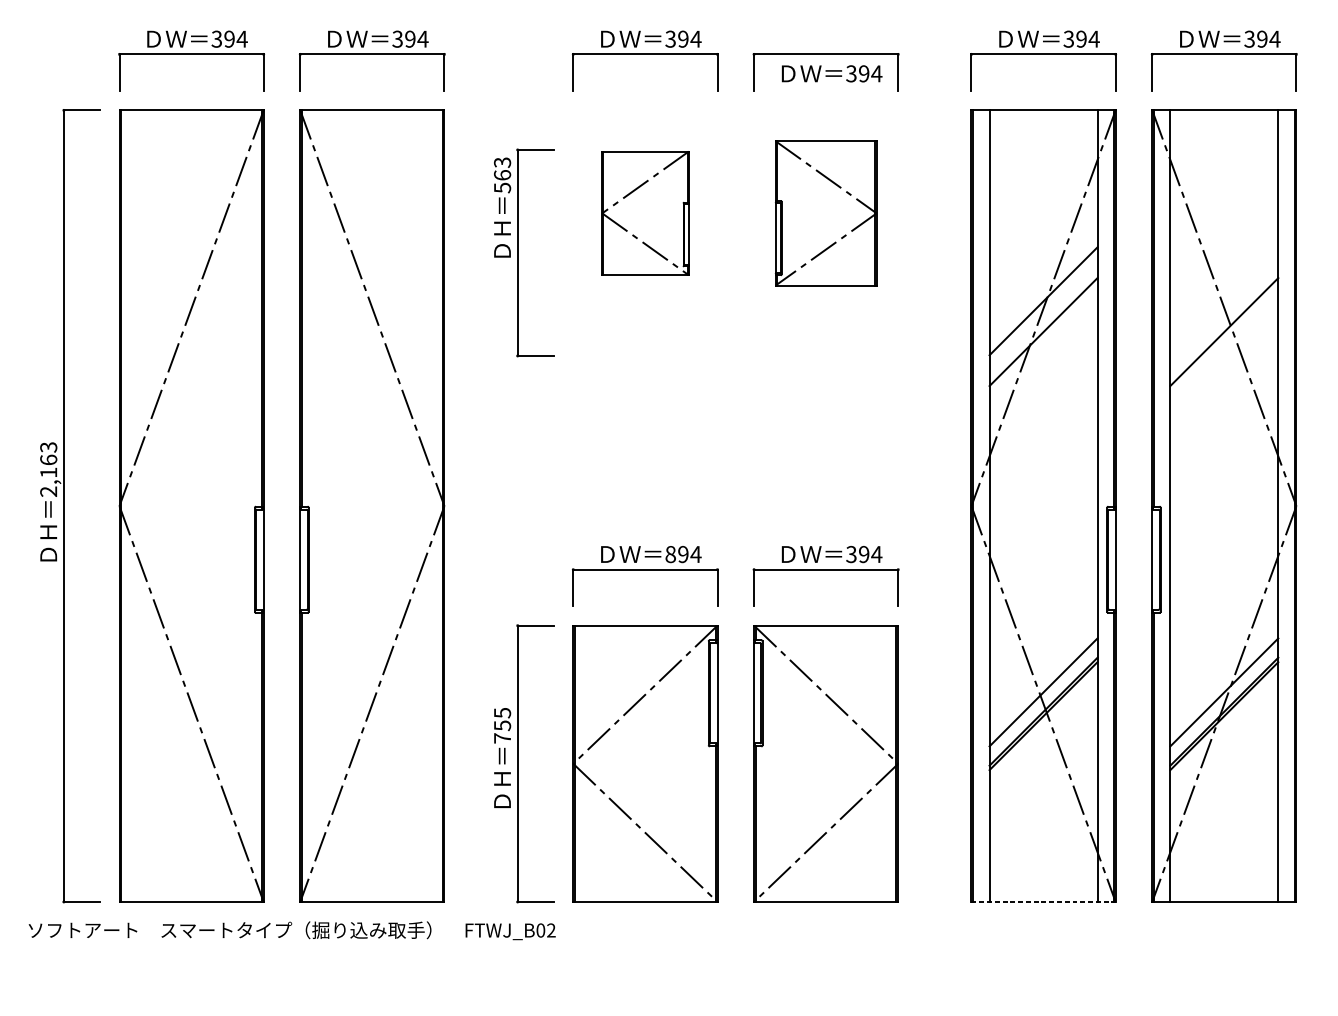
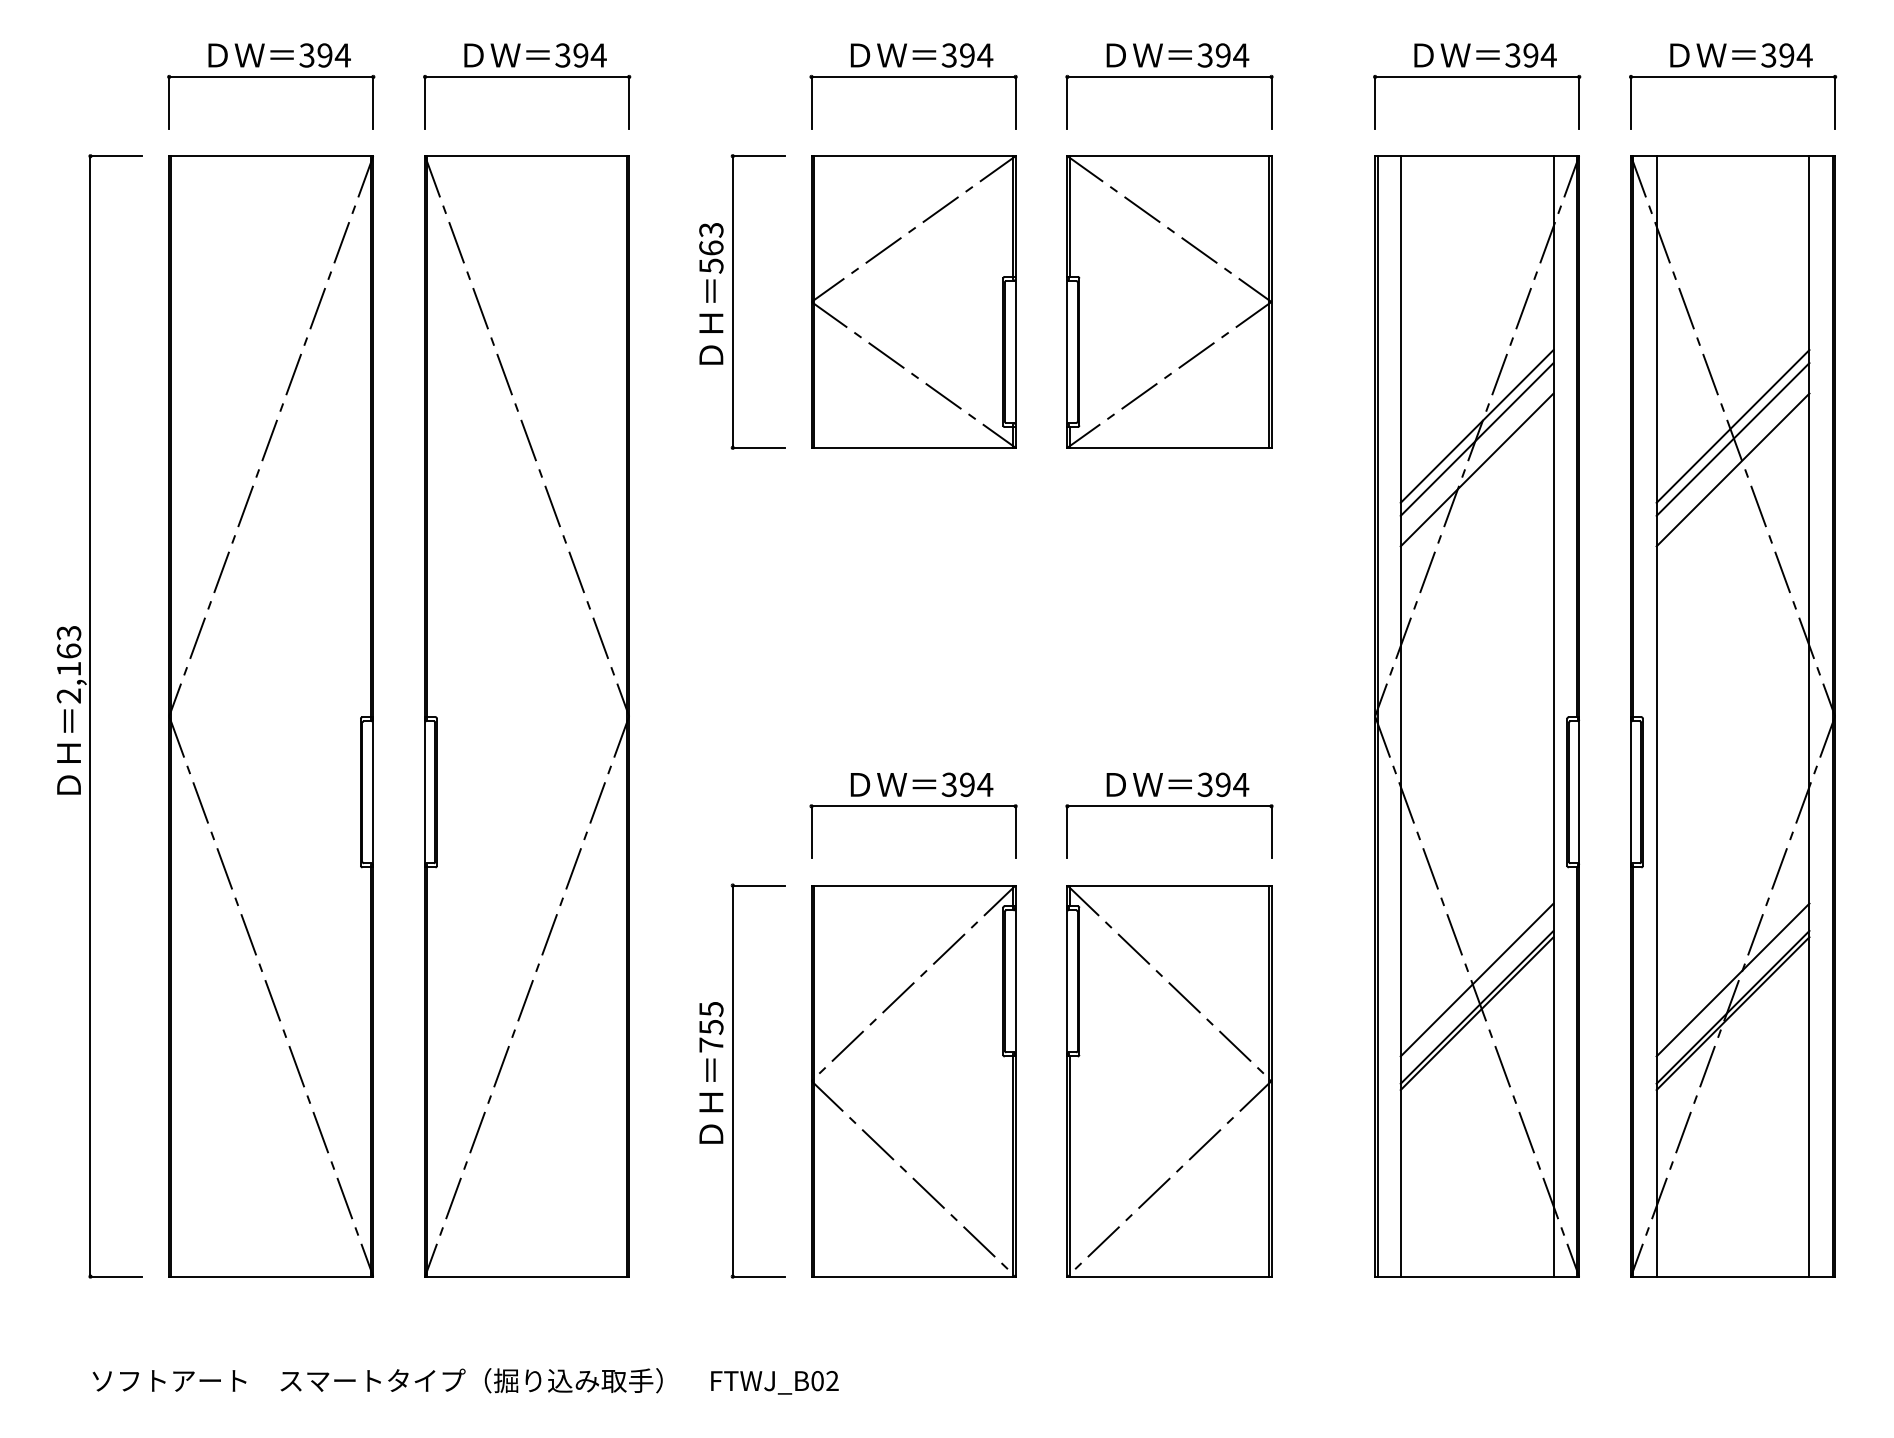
text: (831, 73) -> (1177, 55), moved
part: (645, 213) -> (913, 301), size x1.67
part: (826, 213) -> (1169, 301), size x1.43
part: (518, 252) -> (733, 301), moved
line: (1223, 301) -> (1732, 426), added
line: (1043, 310) -> (1476, 439), added
line: (1223, 310) -> (1732, 439), added
text: (670, 554) -> (948, 784), 894 -> 394
line: (1043, 901) -> (1477, 1276), dashed -> solid
text: (292, 930) -> (465, 1381), moved

